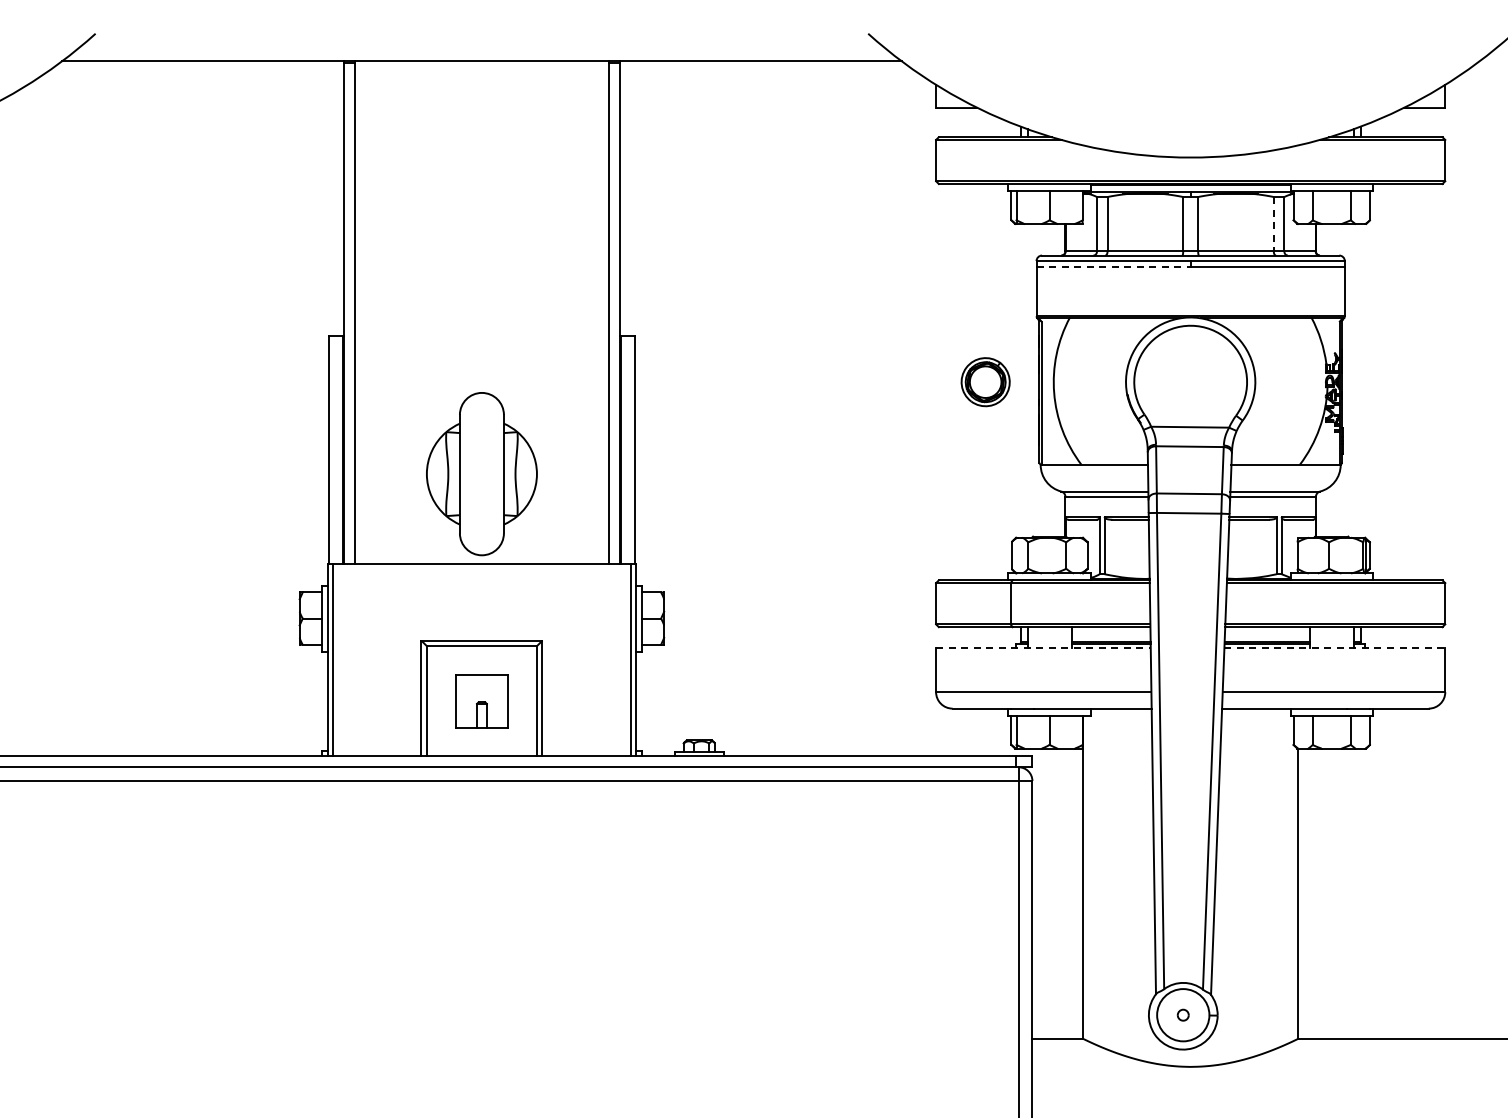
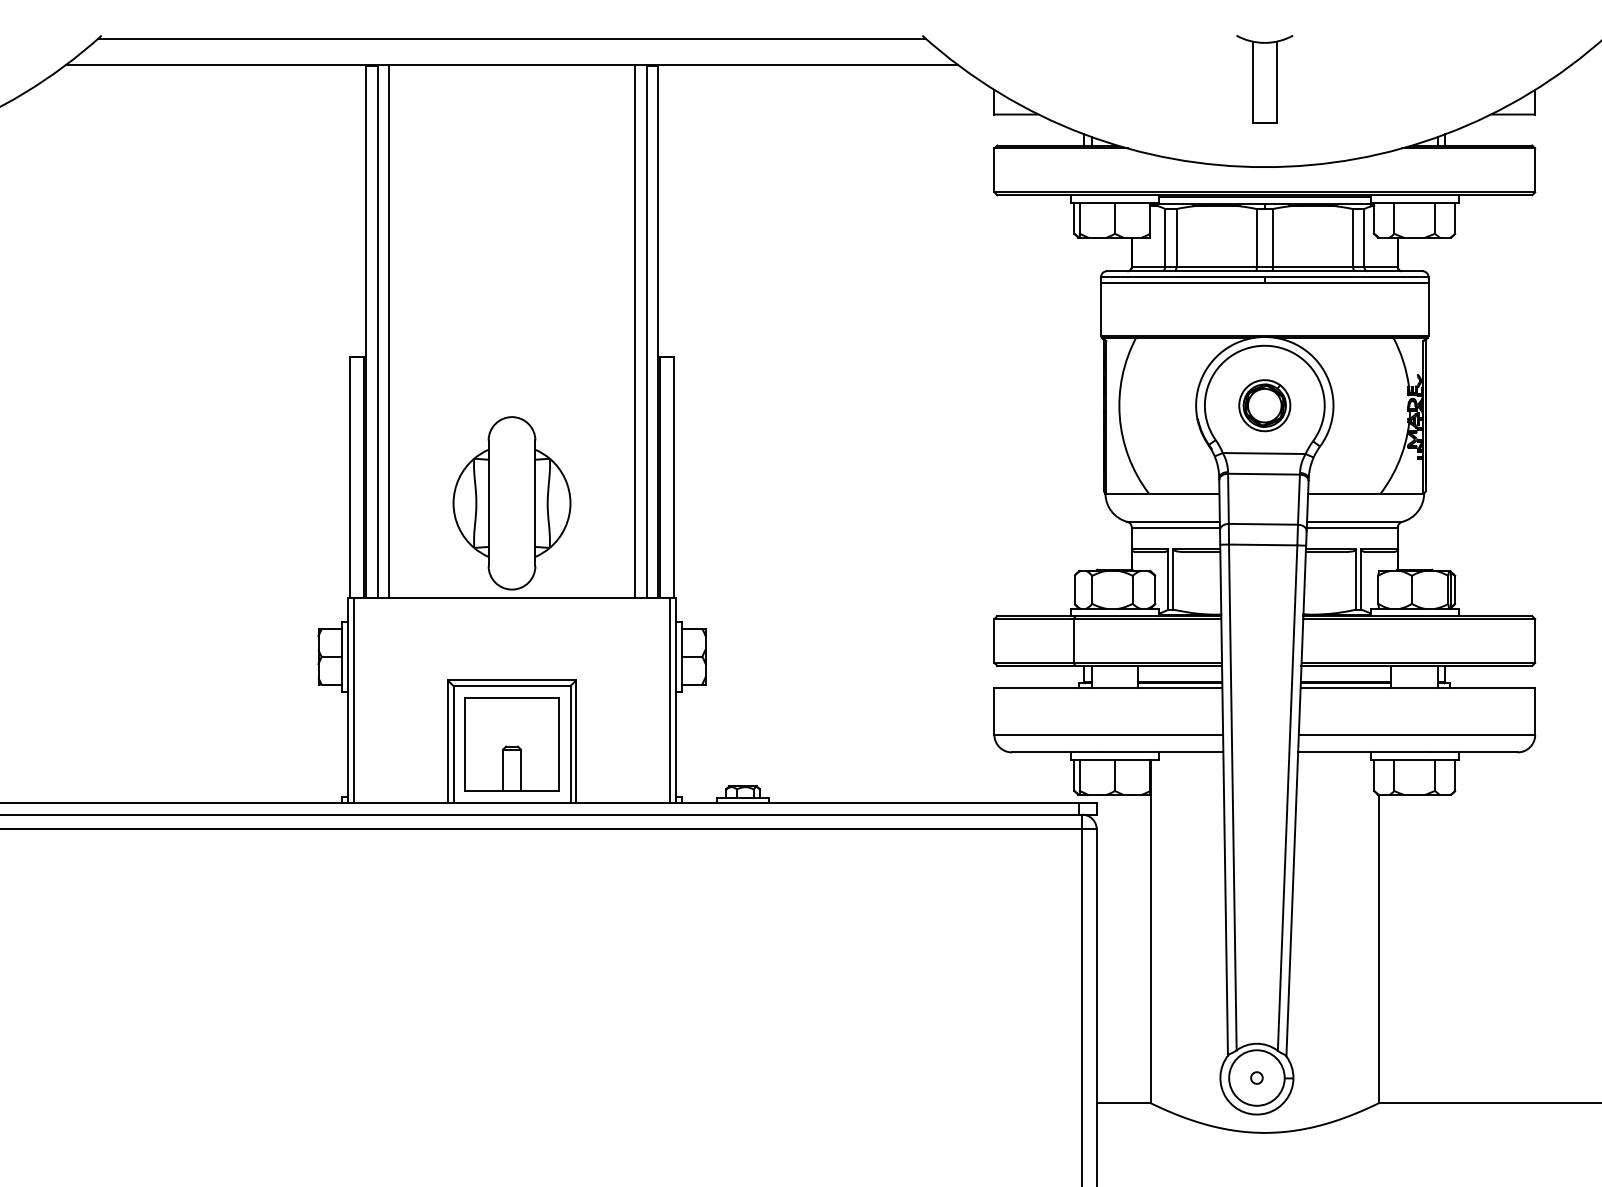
line: (481, 36) -> (511, 38), added
part: (1190, 74) -> (1264, 78), added
line: (1273, 224) -> (1352, 238), dashed -> solid
line: (1114, 266) -> (1183, 282), dashed -> solid
line: (366, 312) -> (389, 331), added
line: (597, 312) -> (634, 331), added
part: (985, 382) -> (1264, 406), moved
line: (1043, 648) -> (1108, 688), dashed -> solid
line: (1335, 648) -> (1418, 688), dashed -> solid
part: (481, 700) -> (511, 743), size x1.67

